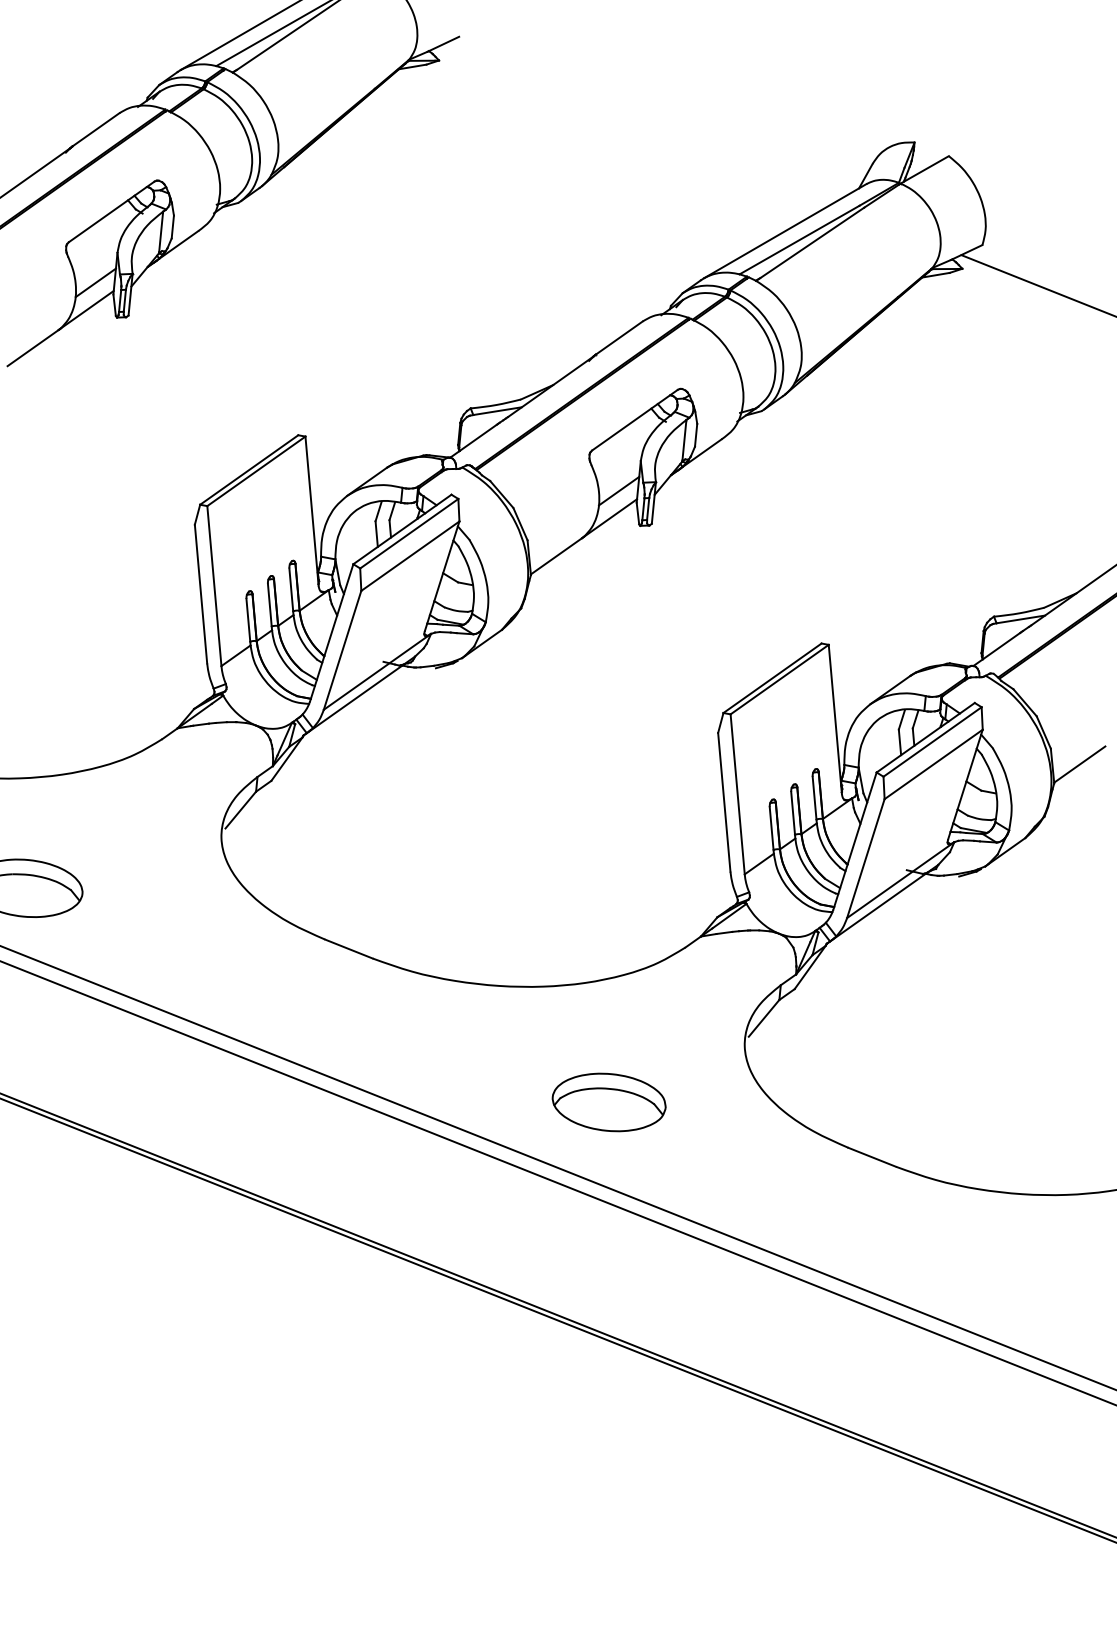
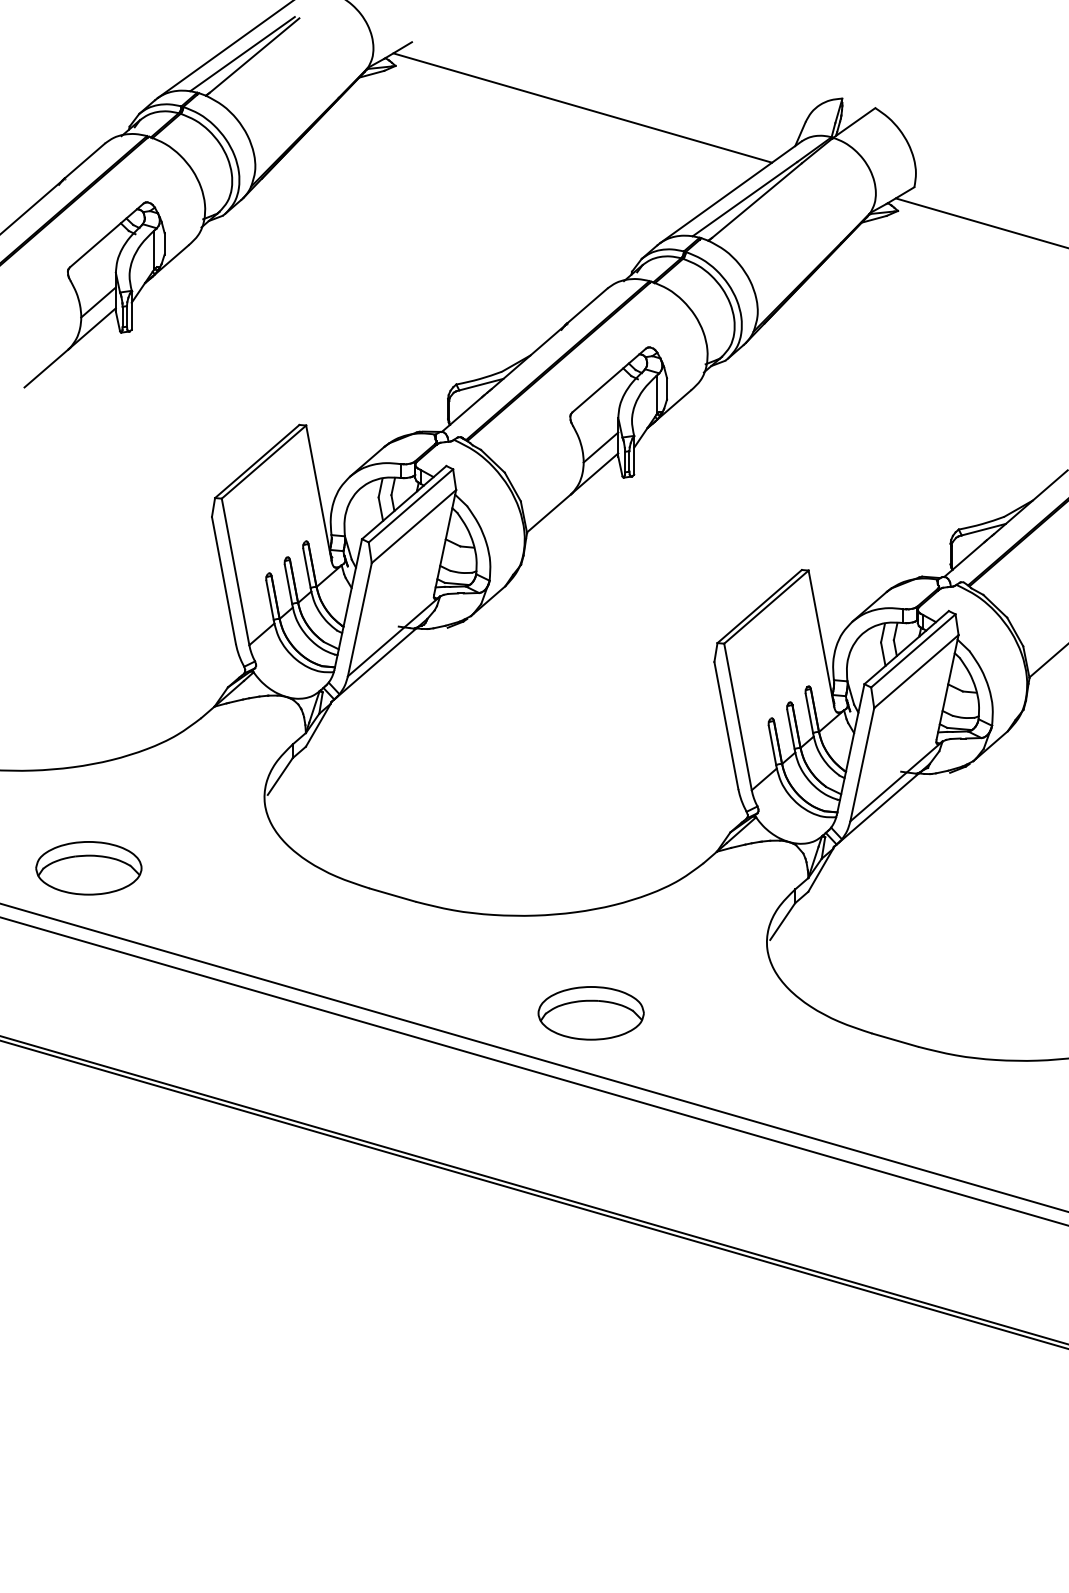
line: (635, 124) -> (582, 107), added
part: (608, 1102) -> (590, 1013), moved

